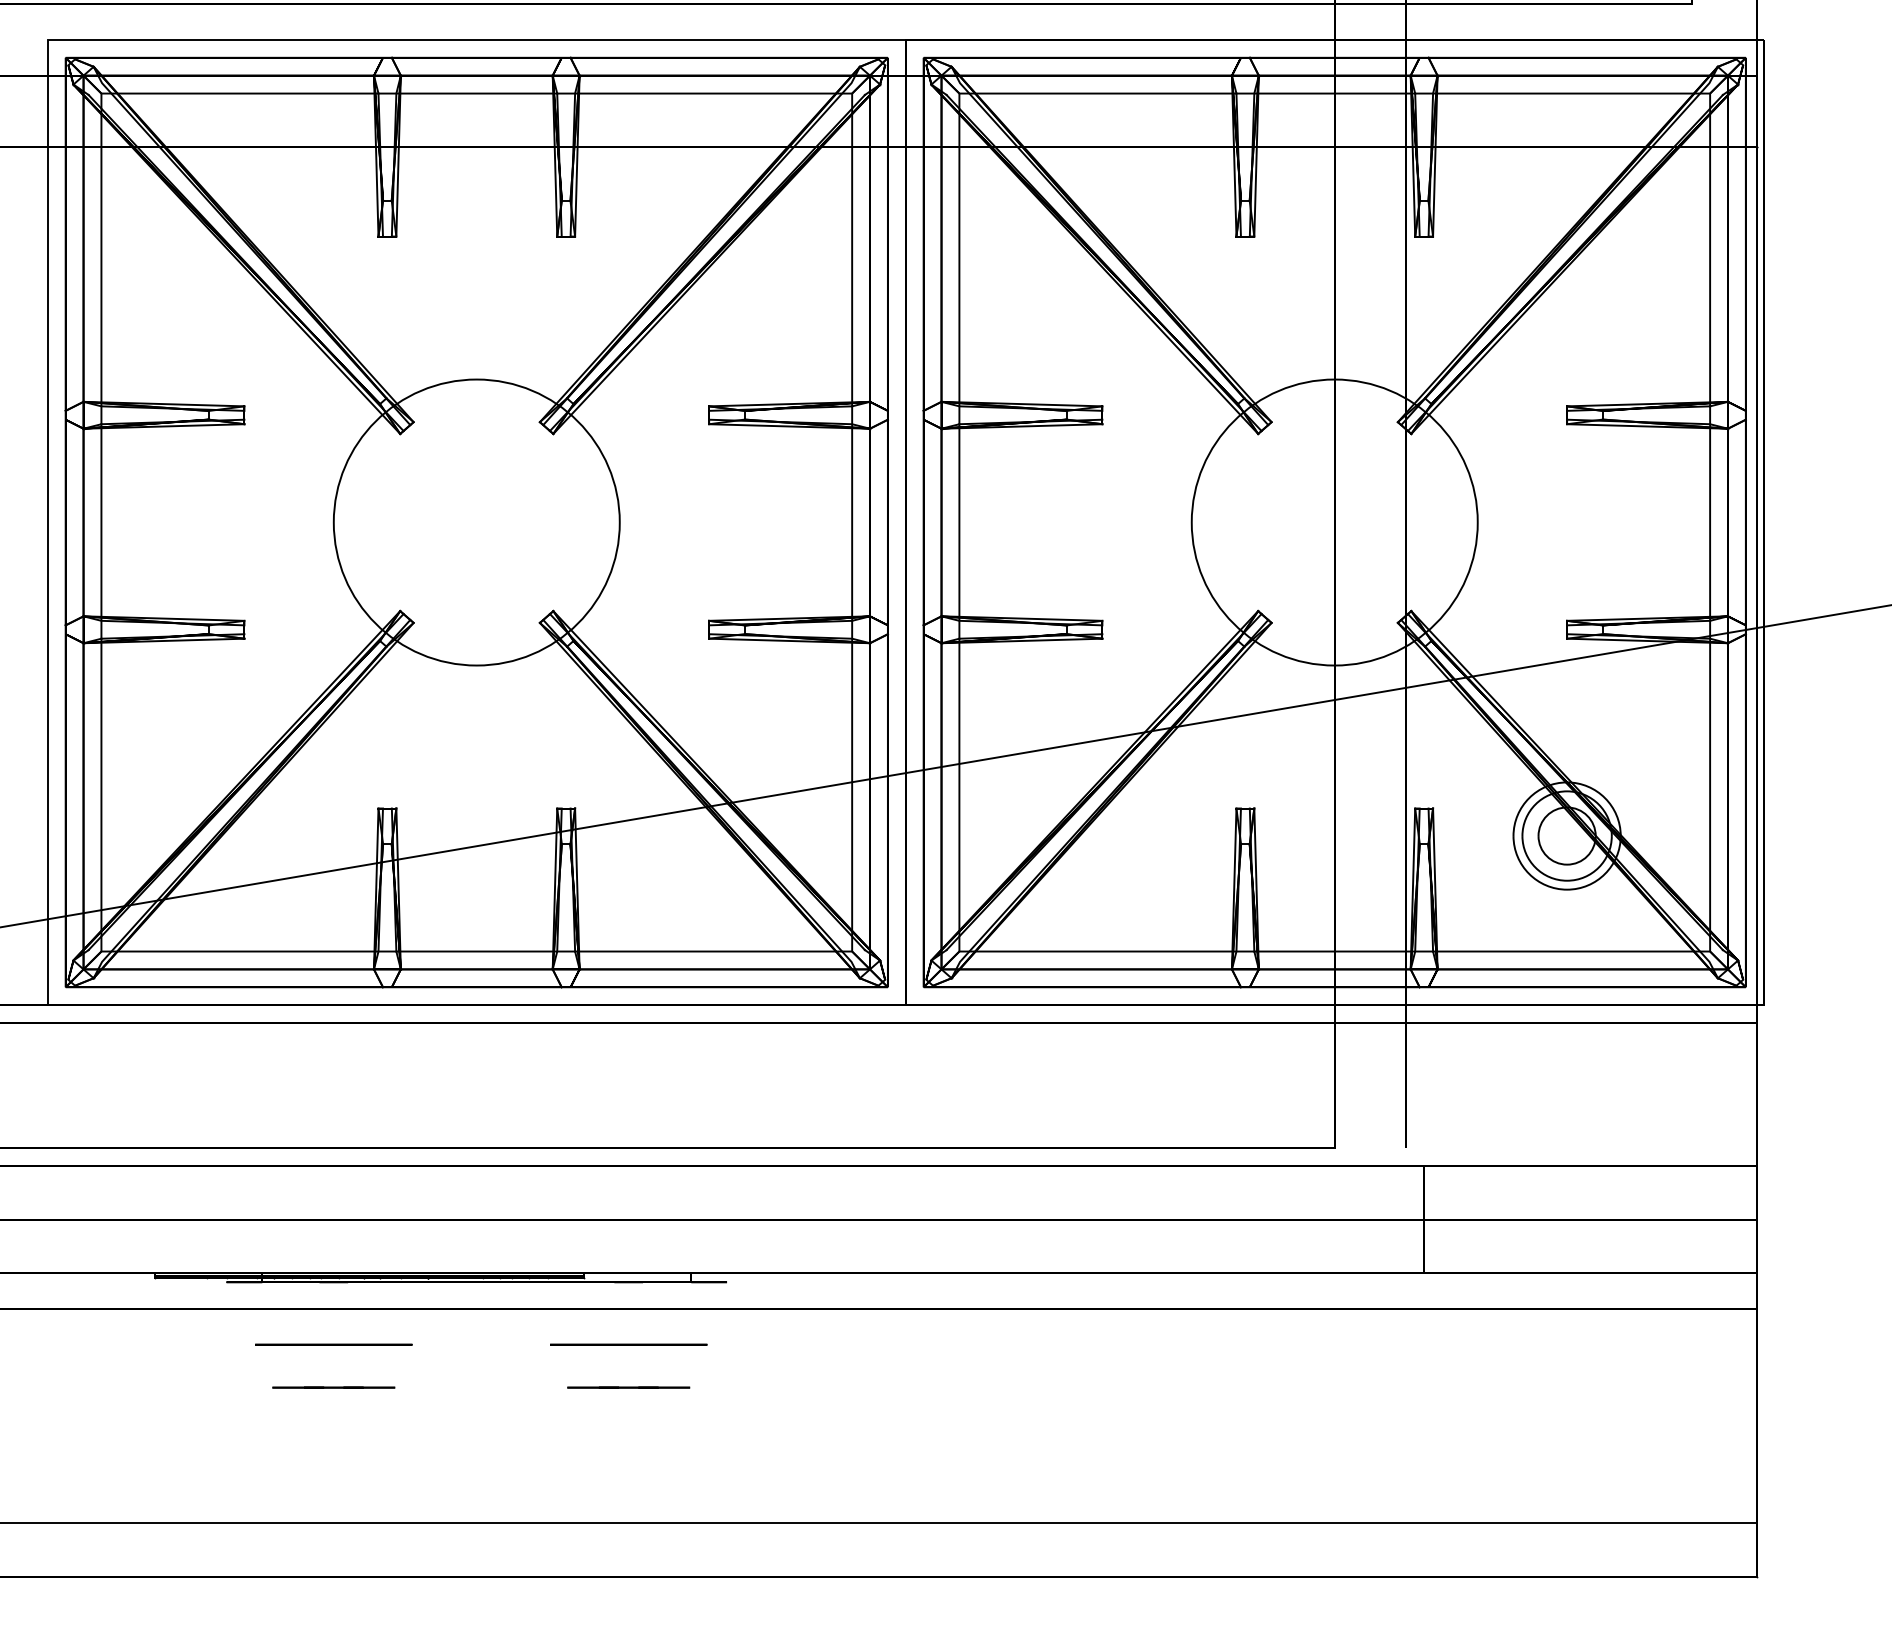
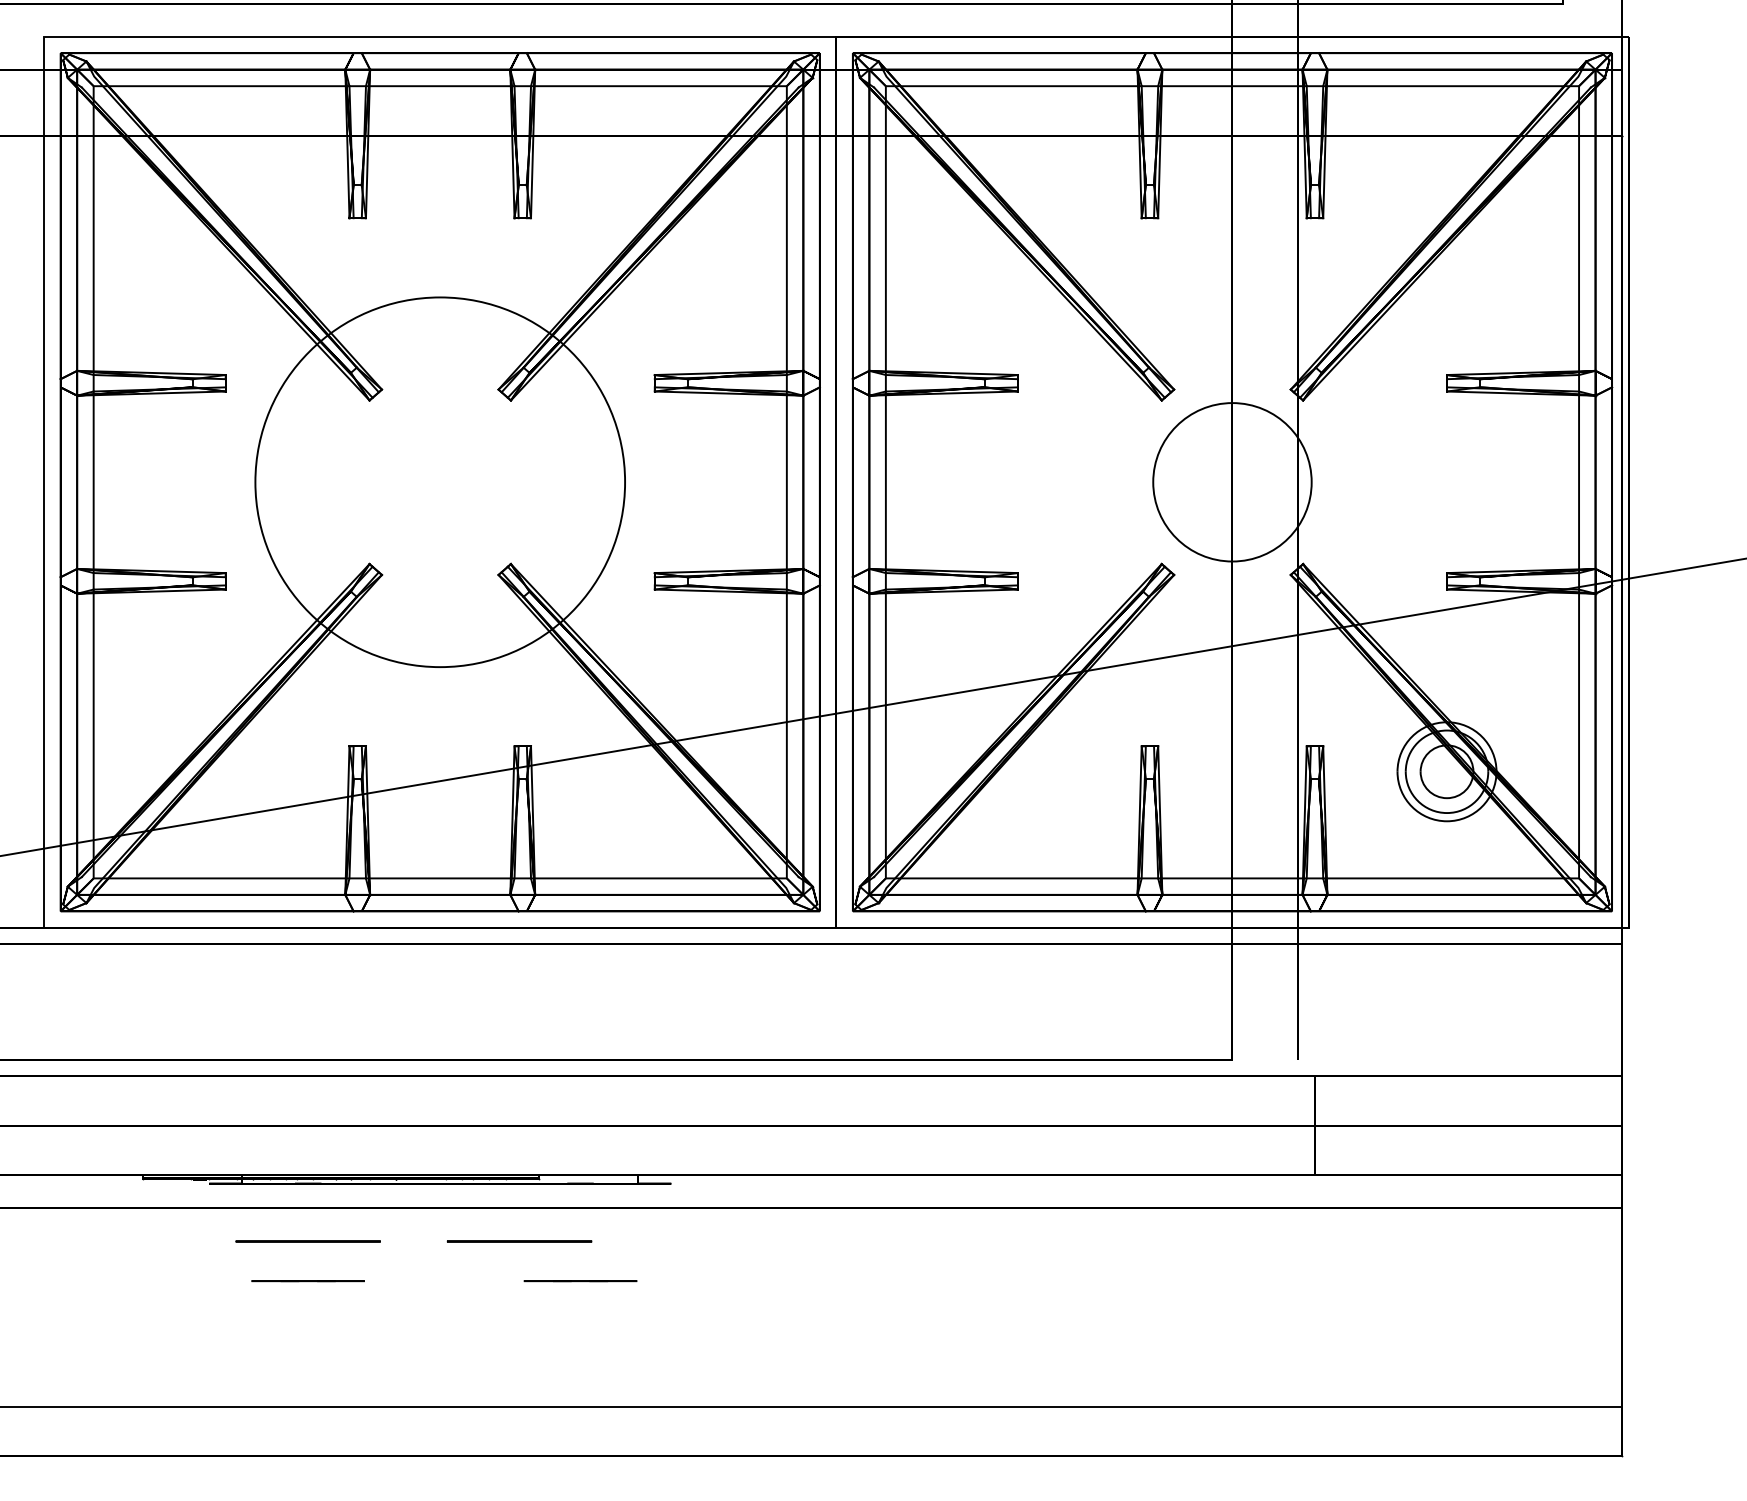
circle: (477, 522) -> (440, 482), size x1.4
circle: (1334, 522) -> (1232, 482), size x0.6
circle: (628, 1344) -> (519, 1241), moved

